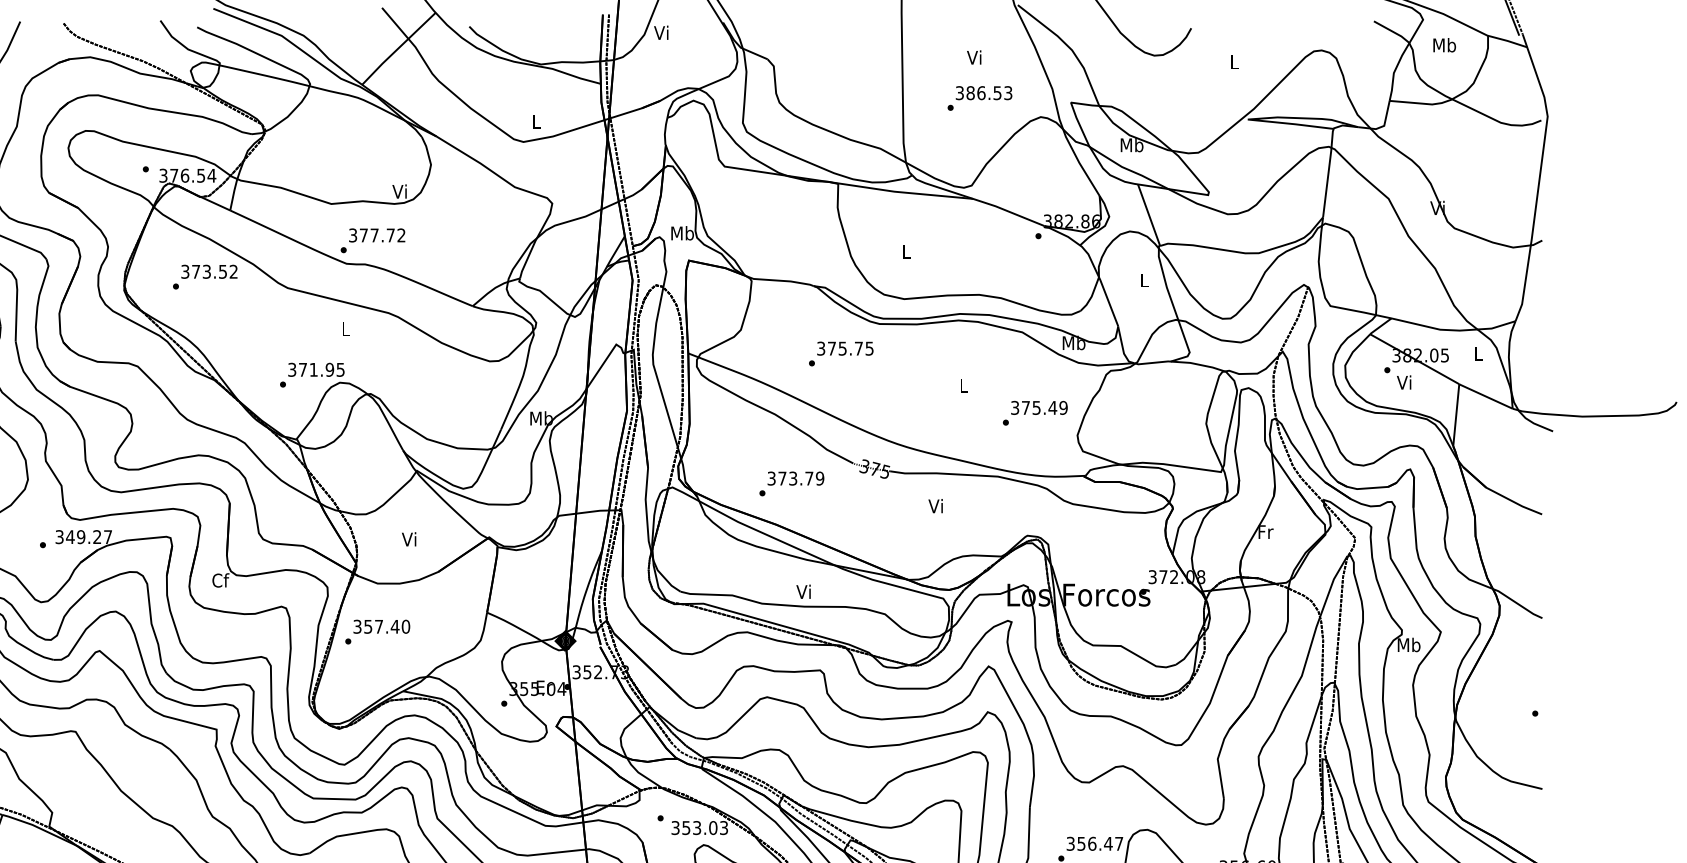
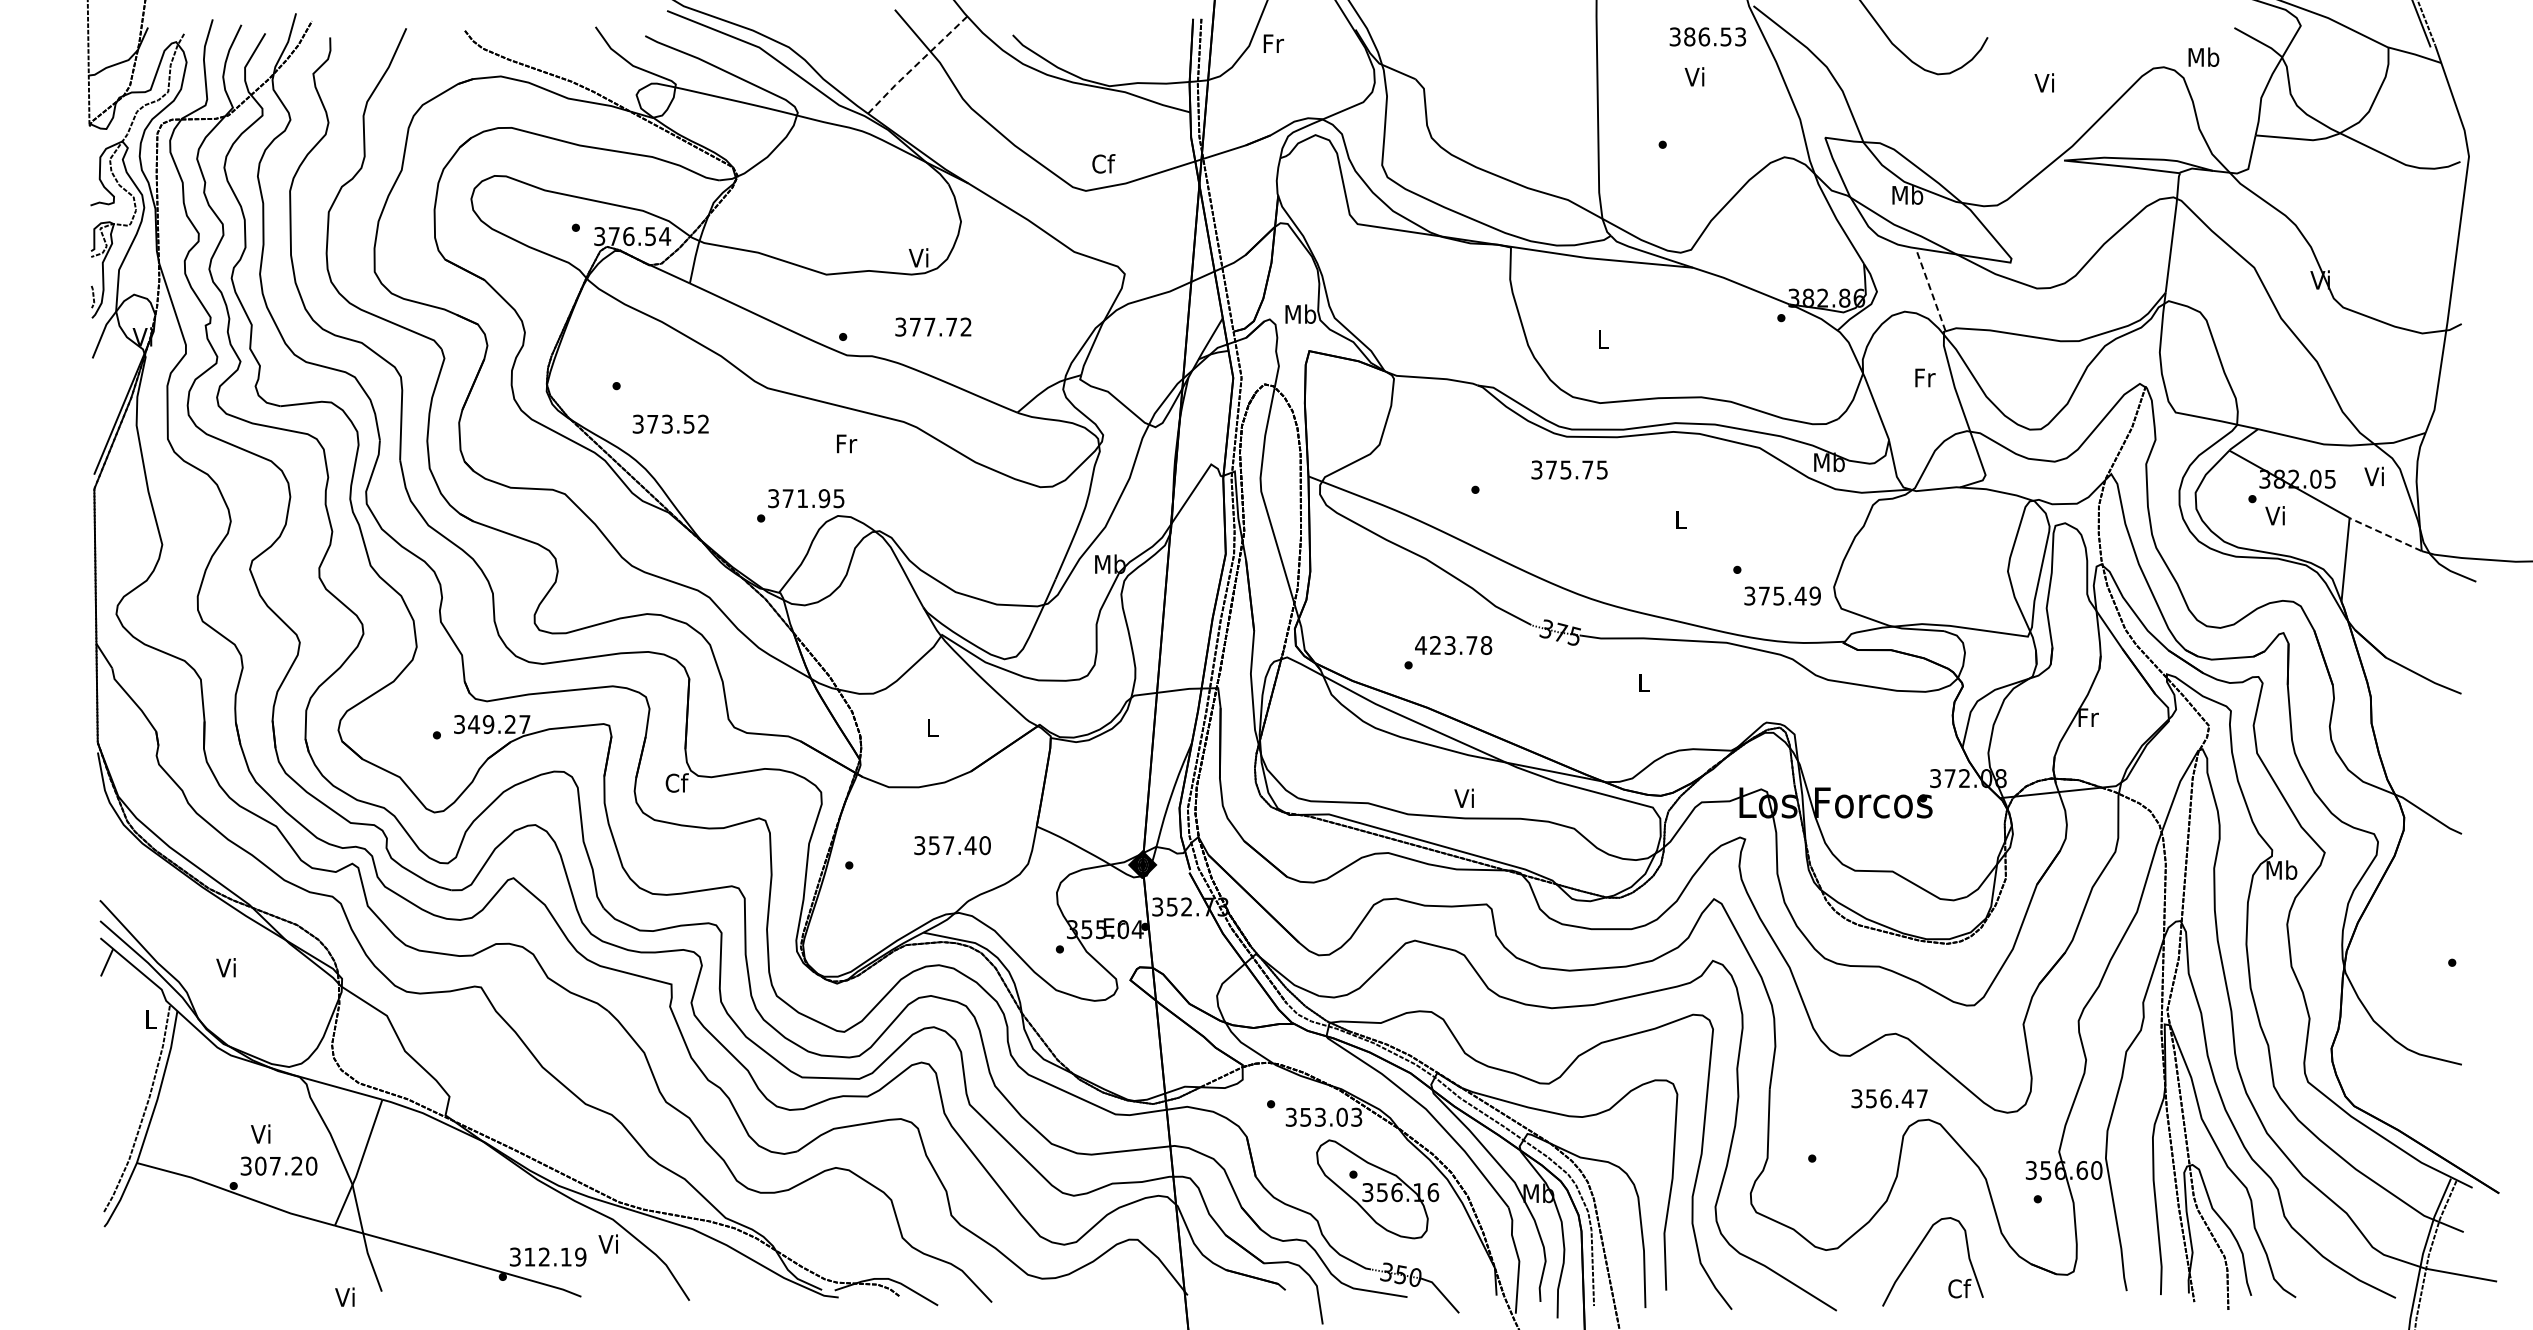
text: (662, 32) -> (1273, 42), Vi -> Fr
text: (1444, 44) -> (2203, 56), moved
line: (398, 48) -> (916, 64), solid -> dashed
text: (1232, 61) -> (2043, 82), L -> Vi
text: (983, 92) -> (1707, 36), moved
text: (536, 121) -> (1103, 163), L -> Cf
line: (1148, 215) -> (1930, 289), solid -> dashed
text: (377, 235) -> (933, 326), moved
text: (209, 271) -> (670, 423), moved
text: (1145, 280) -> (1925, 377), L -> Fr
text: (346, 329) -> (847, 443), L -> Fr
text: (845, 348) -> (1569, 469), moved
text: (1476, 353) -> (2373, 476), L -> Vi
line: (1485, 396) -> (2384, 534), solid -> dashed
text: (1039, 407) -> (1782, 595), moved
text: (795, 478) -> (1453, 645), 373.79 -> 423.78
text: (935, 506) -> (1642, 682), Vi -> L
text: (409, 539) -> (931, 727), Vi -> L
text: (381, 626) -> (952, 845), moved
text: (1094, 843) -> (1889, 1098), moved

